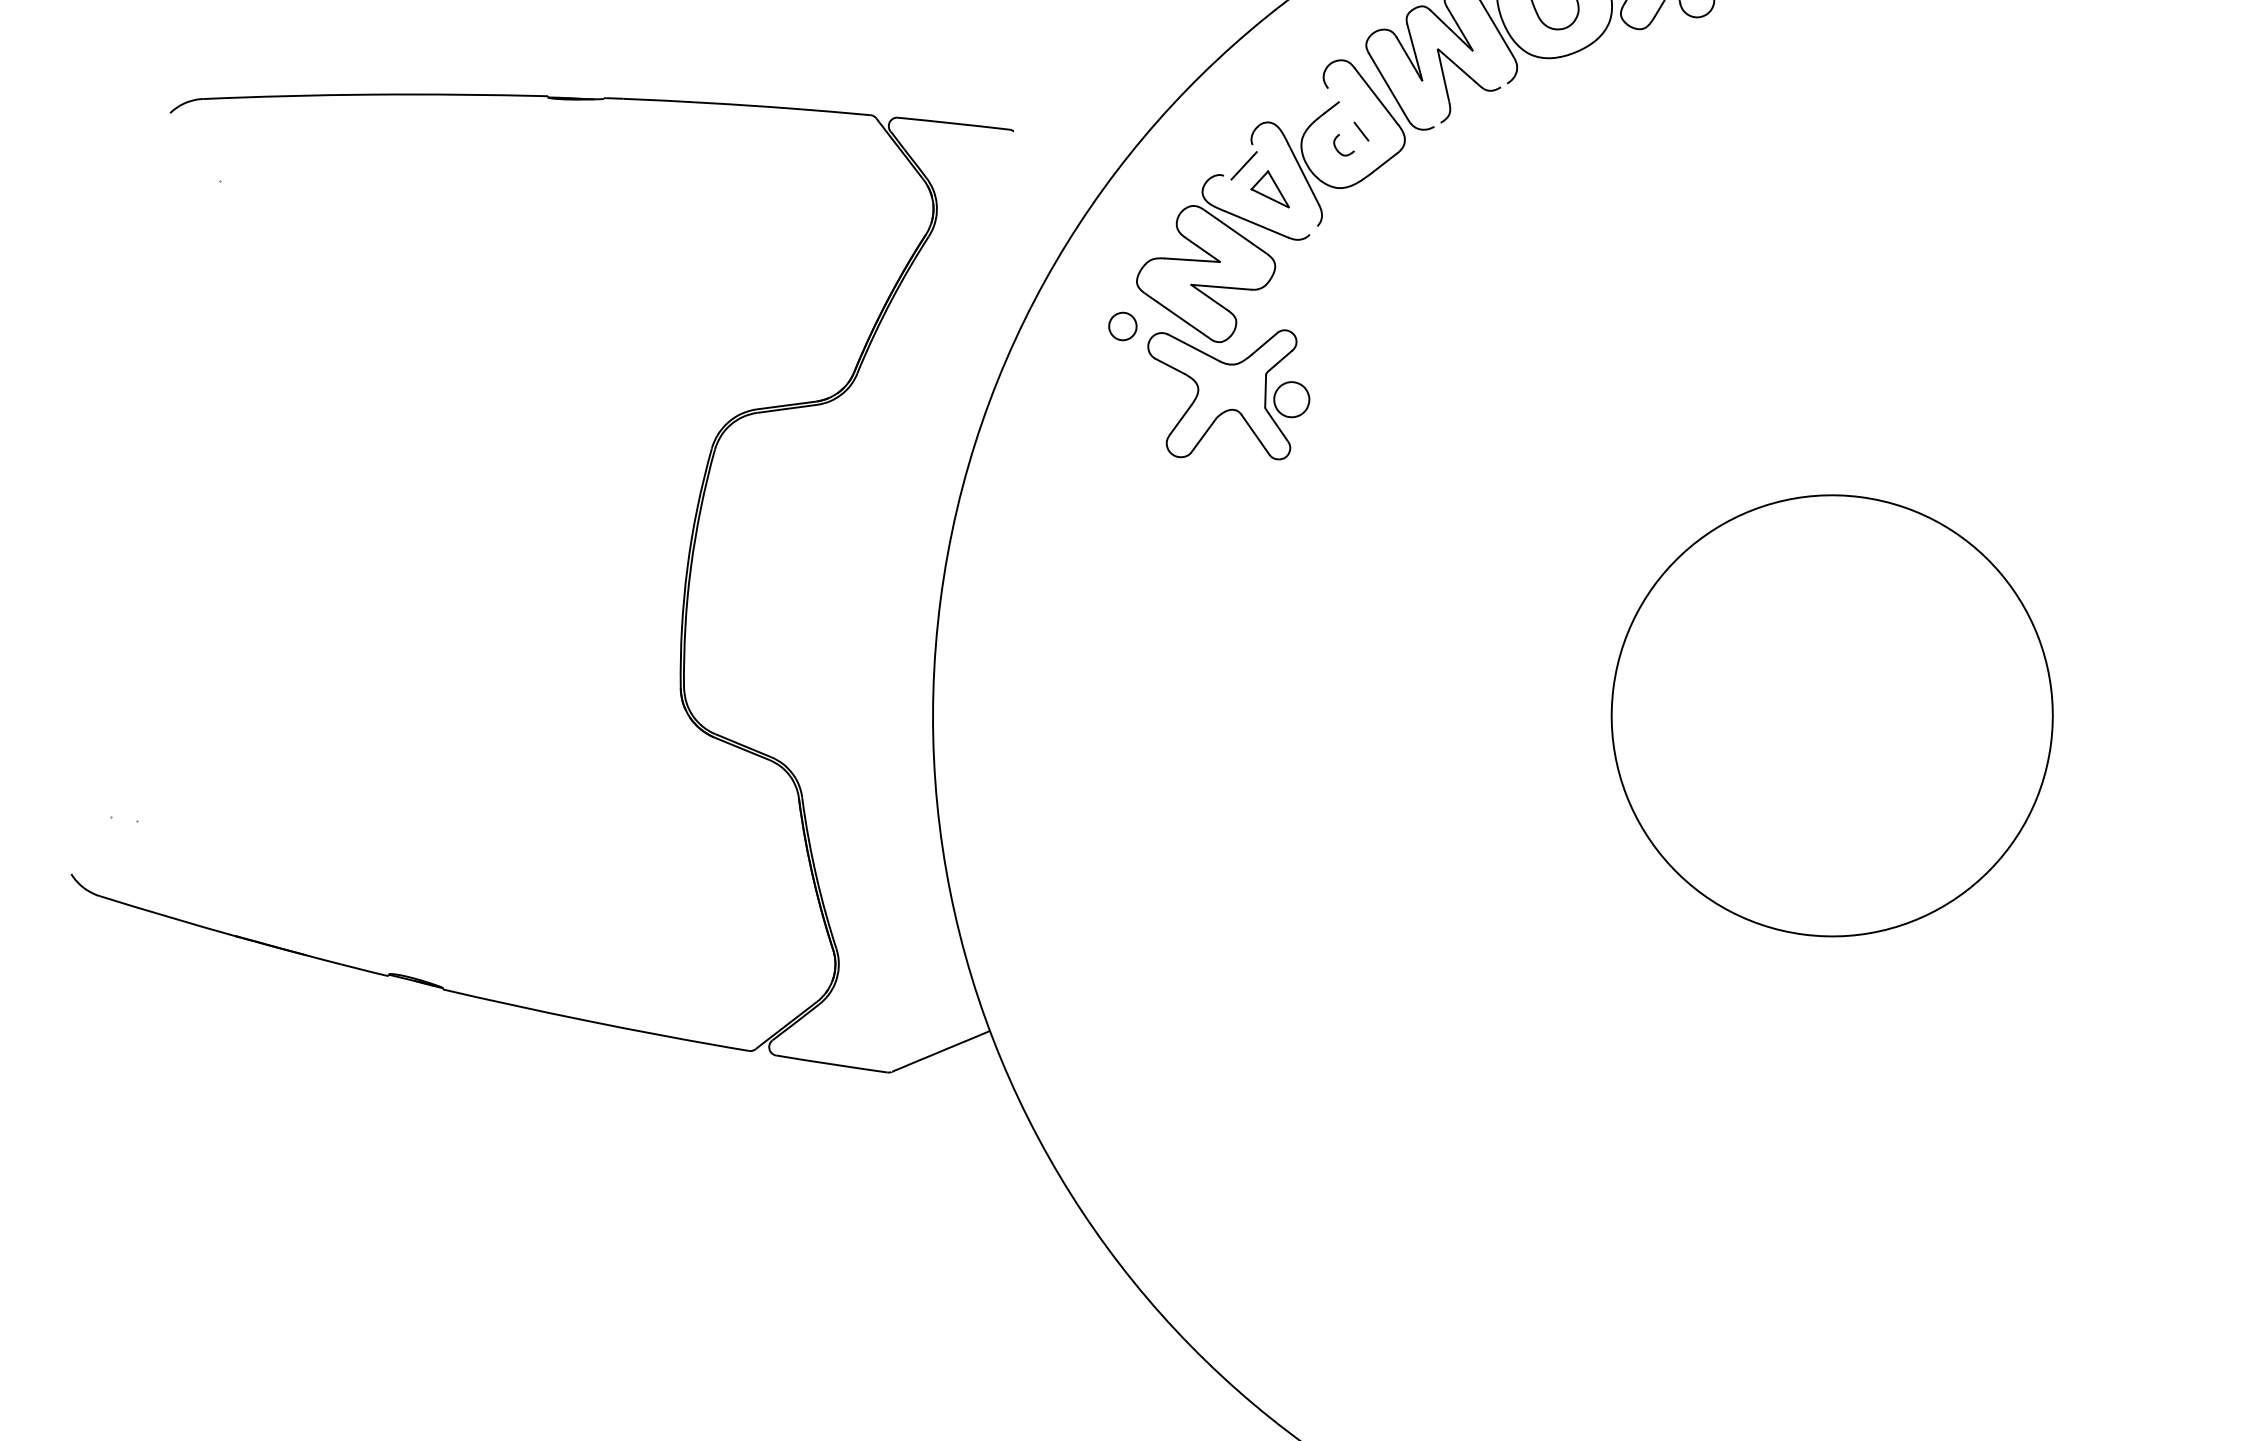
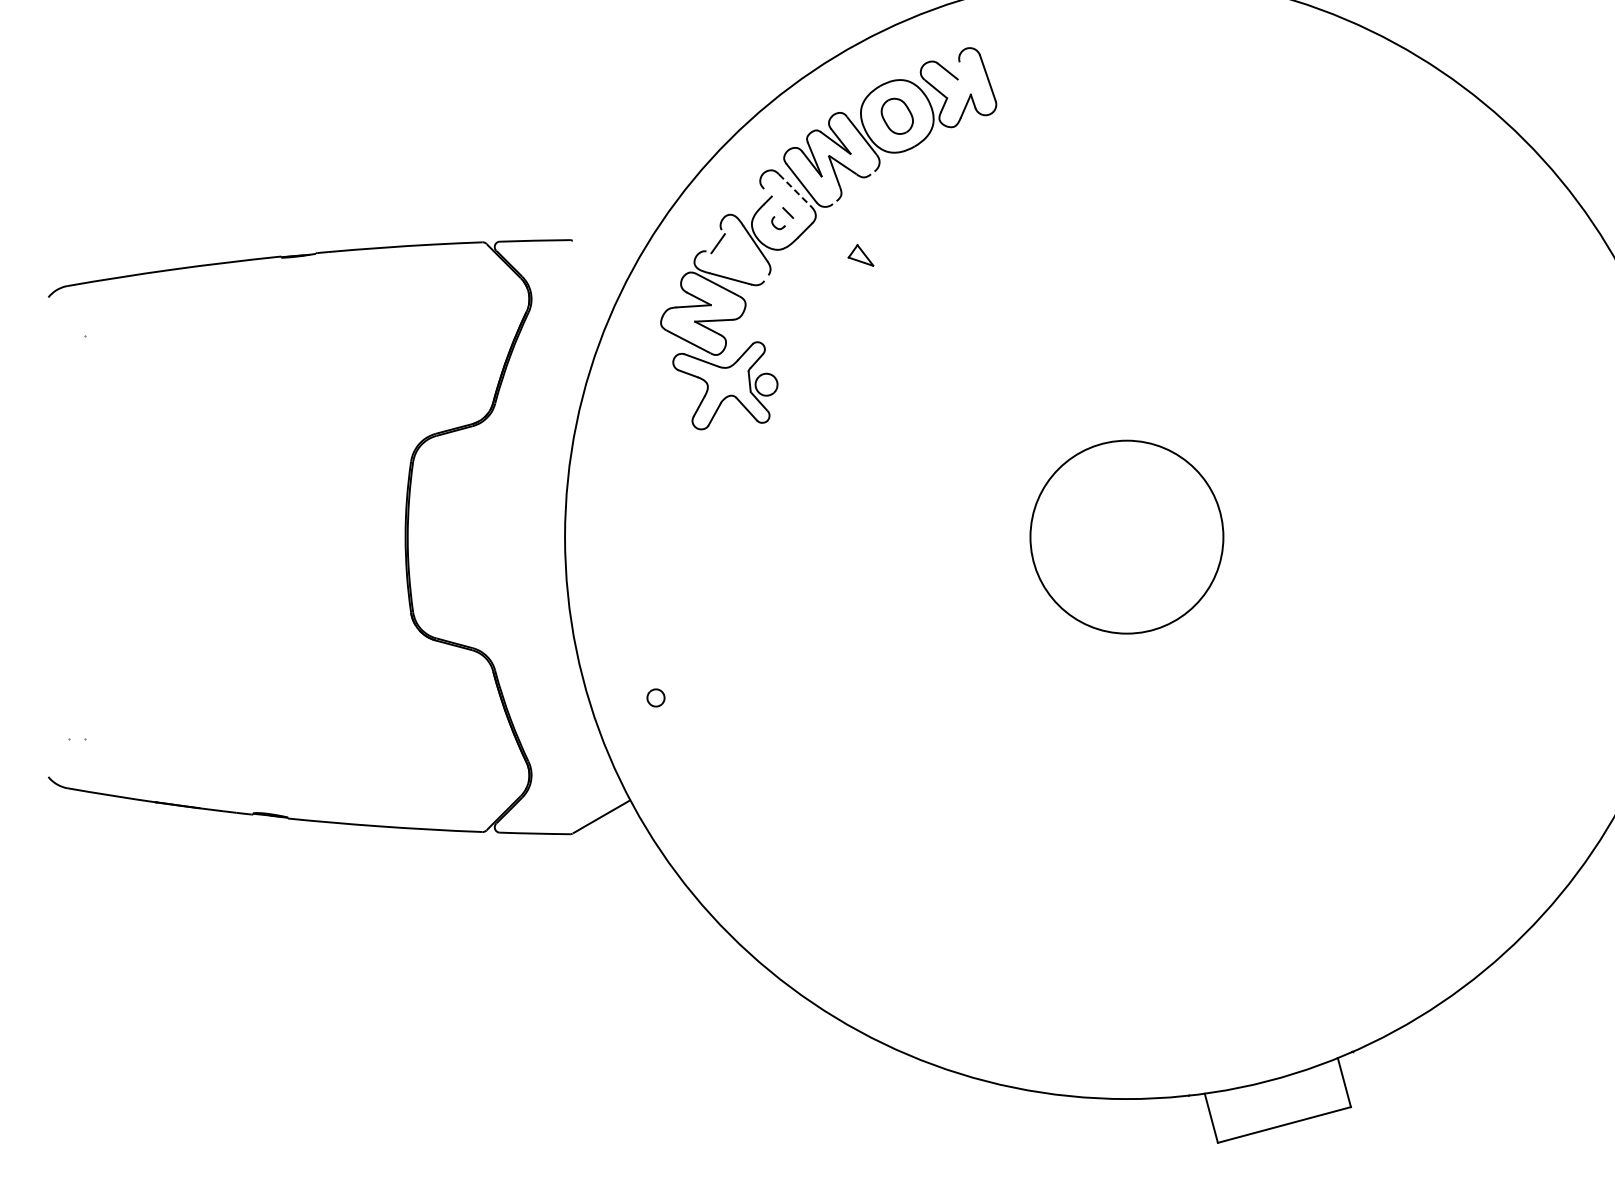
line: (1376, 97) -> (794, 190), solid -> dashed
part: (1270, 188) -> (860, 255), moved
part: (1122, 325) -> (655, 697), moved
circle: (1831, 714) -> (1126, 536), size x0.7

